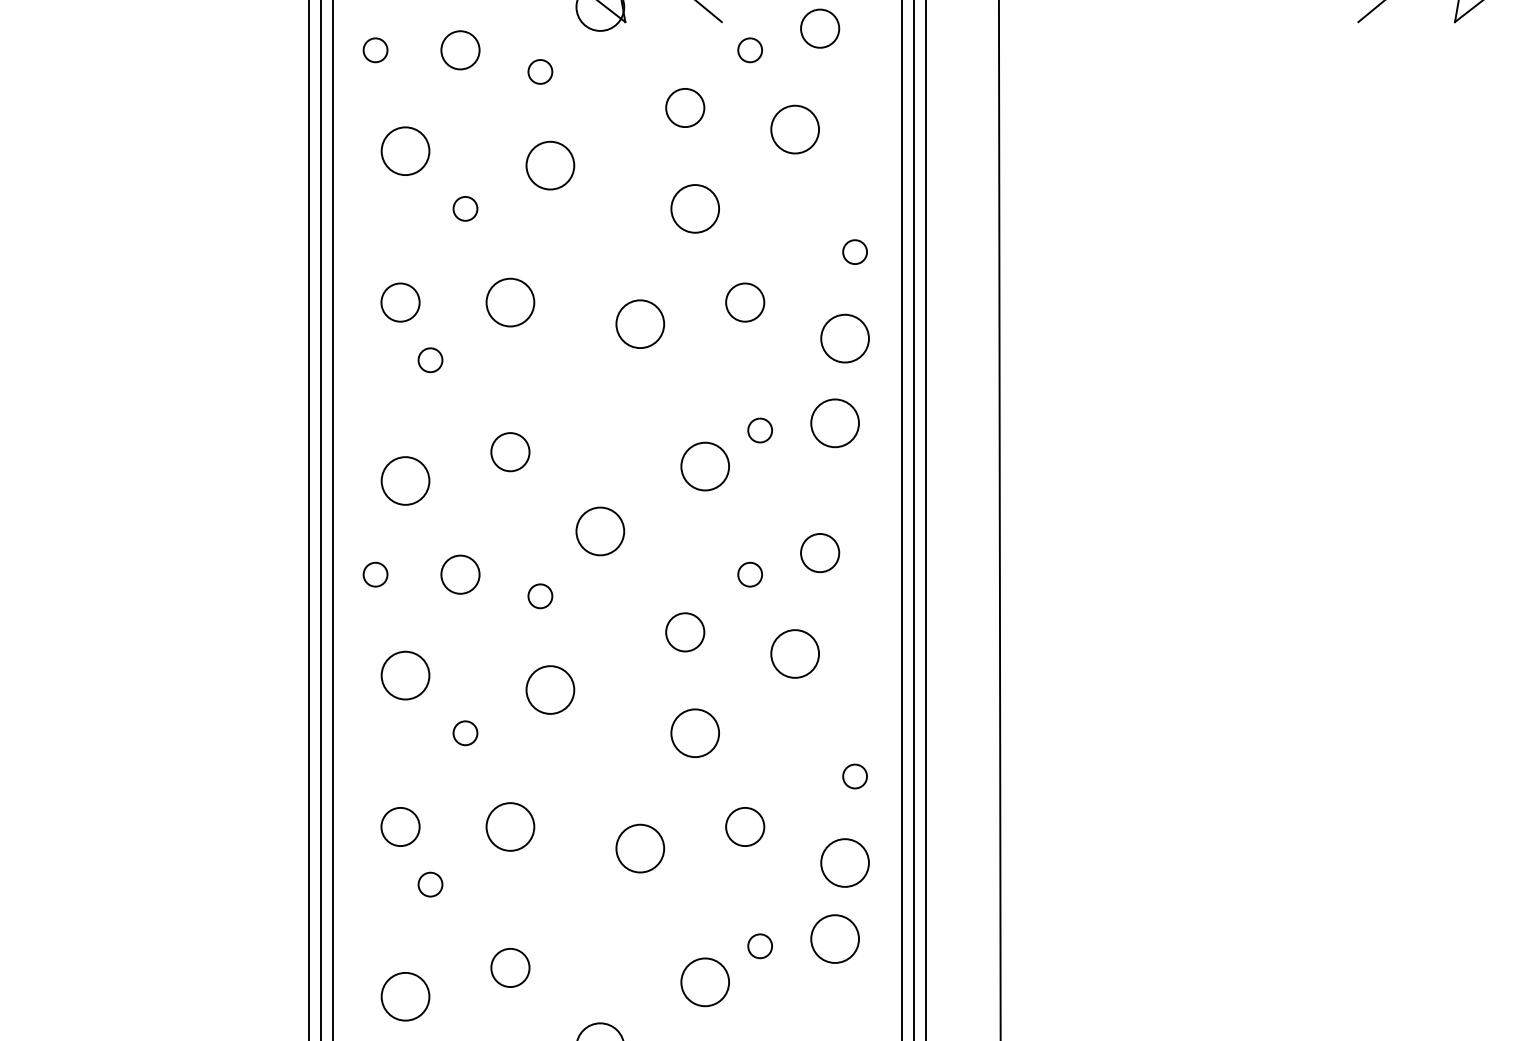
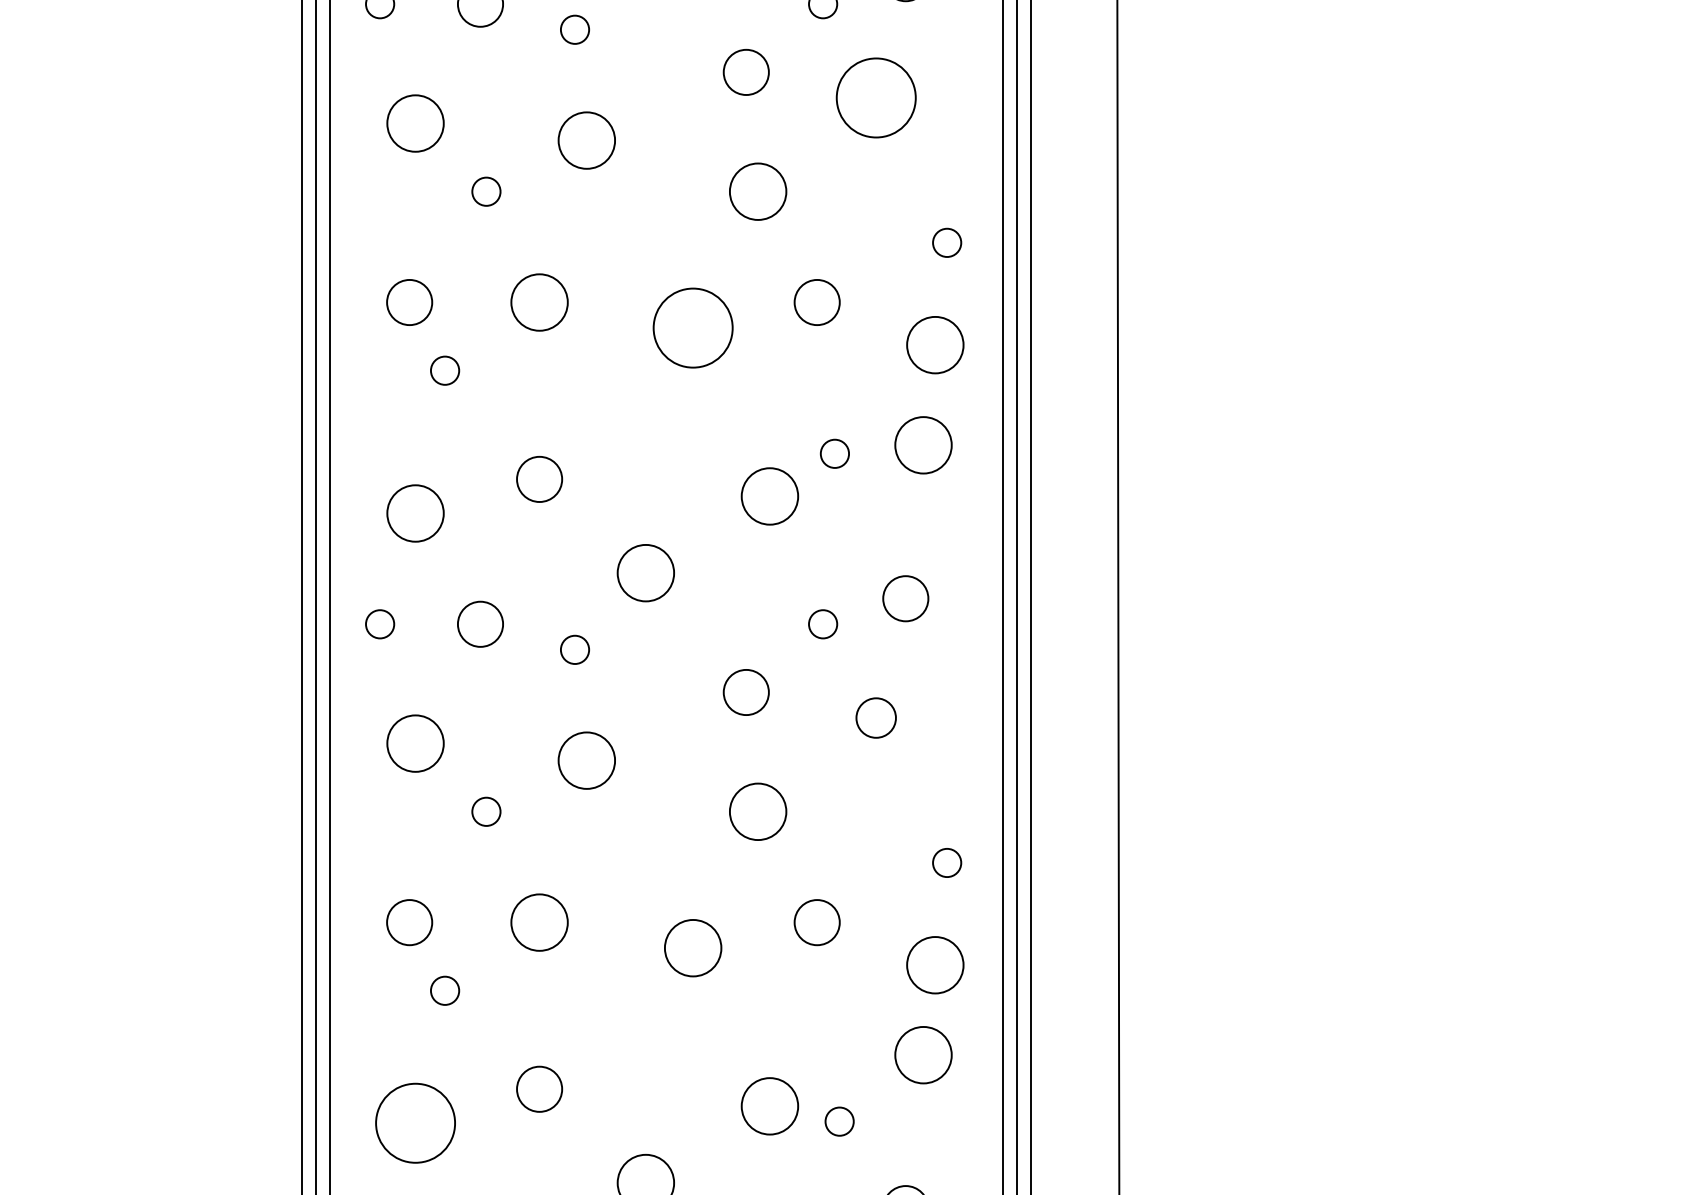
circle: (795, 129) -> (876, 97), size x1.4
circle: (640, 324) -> (693, 328), size x1.4
circle: (794, 653) -> (875, 717), size x0.7
circle: (759, 946) -> (838, 1121), moved
circle: (405, 996) -> (415, 1123), size x1.4

